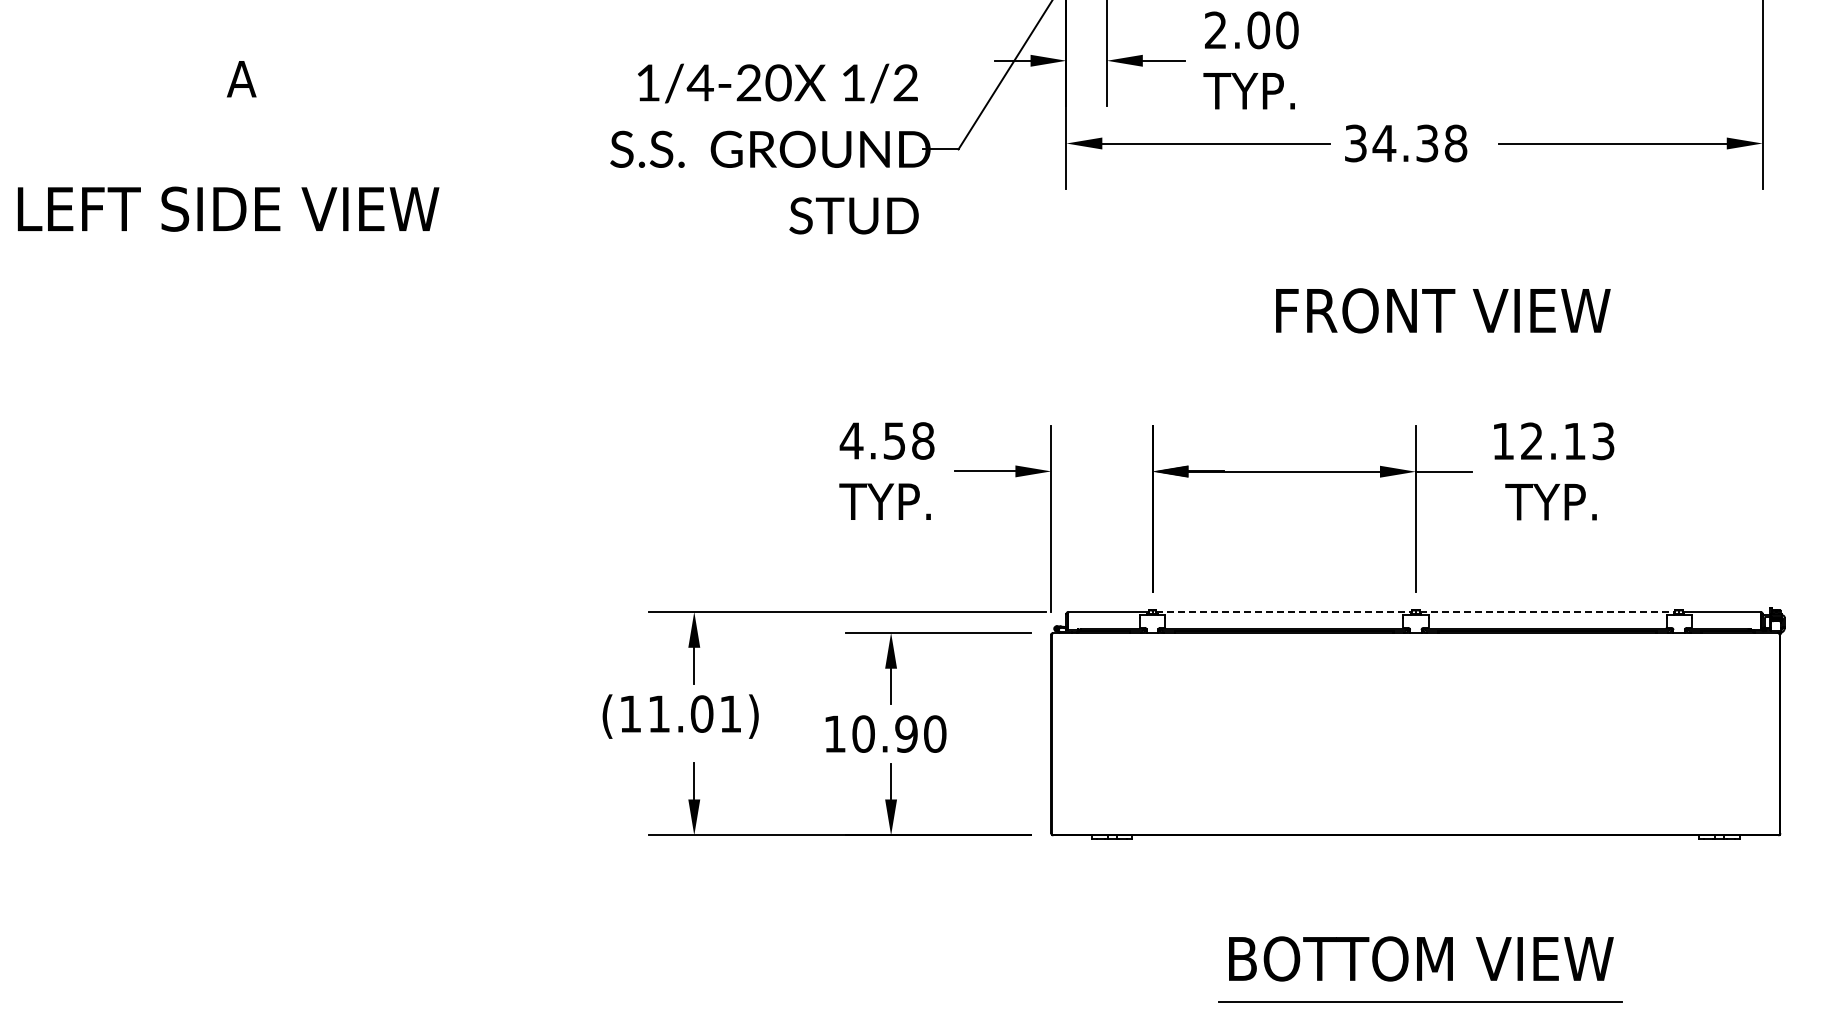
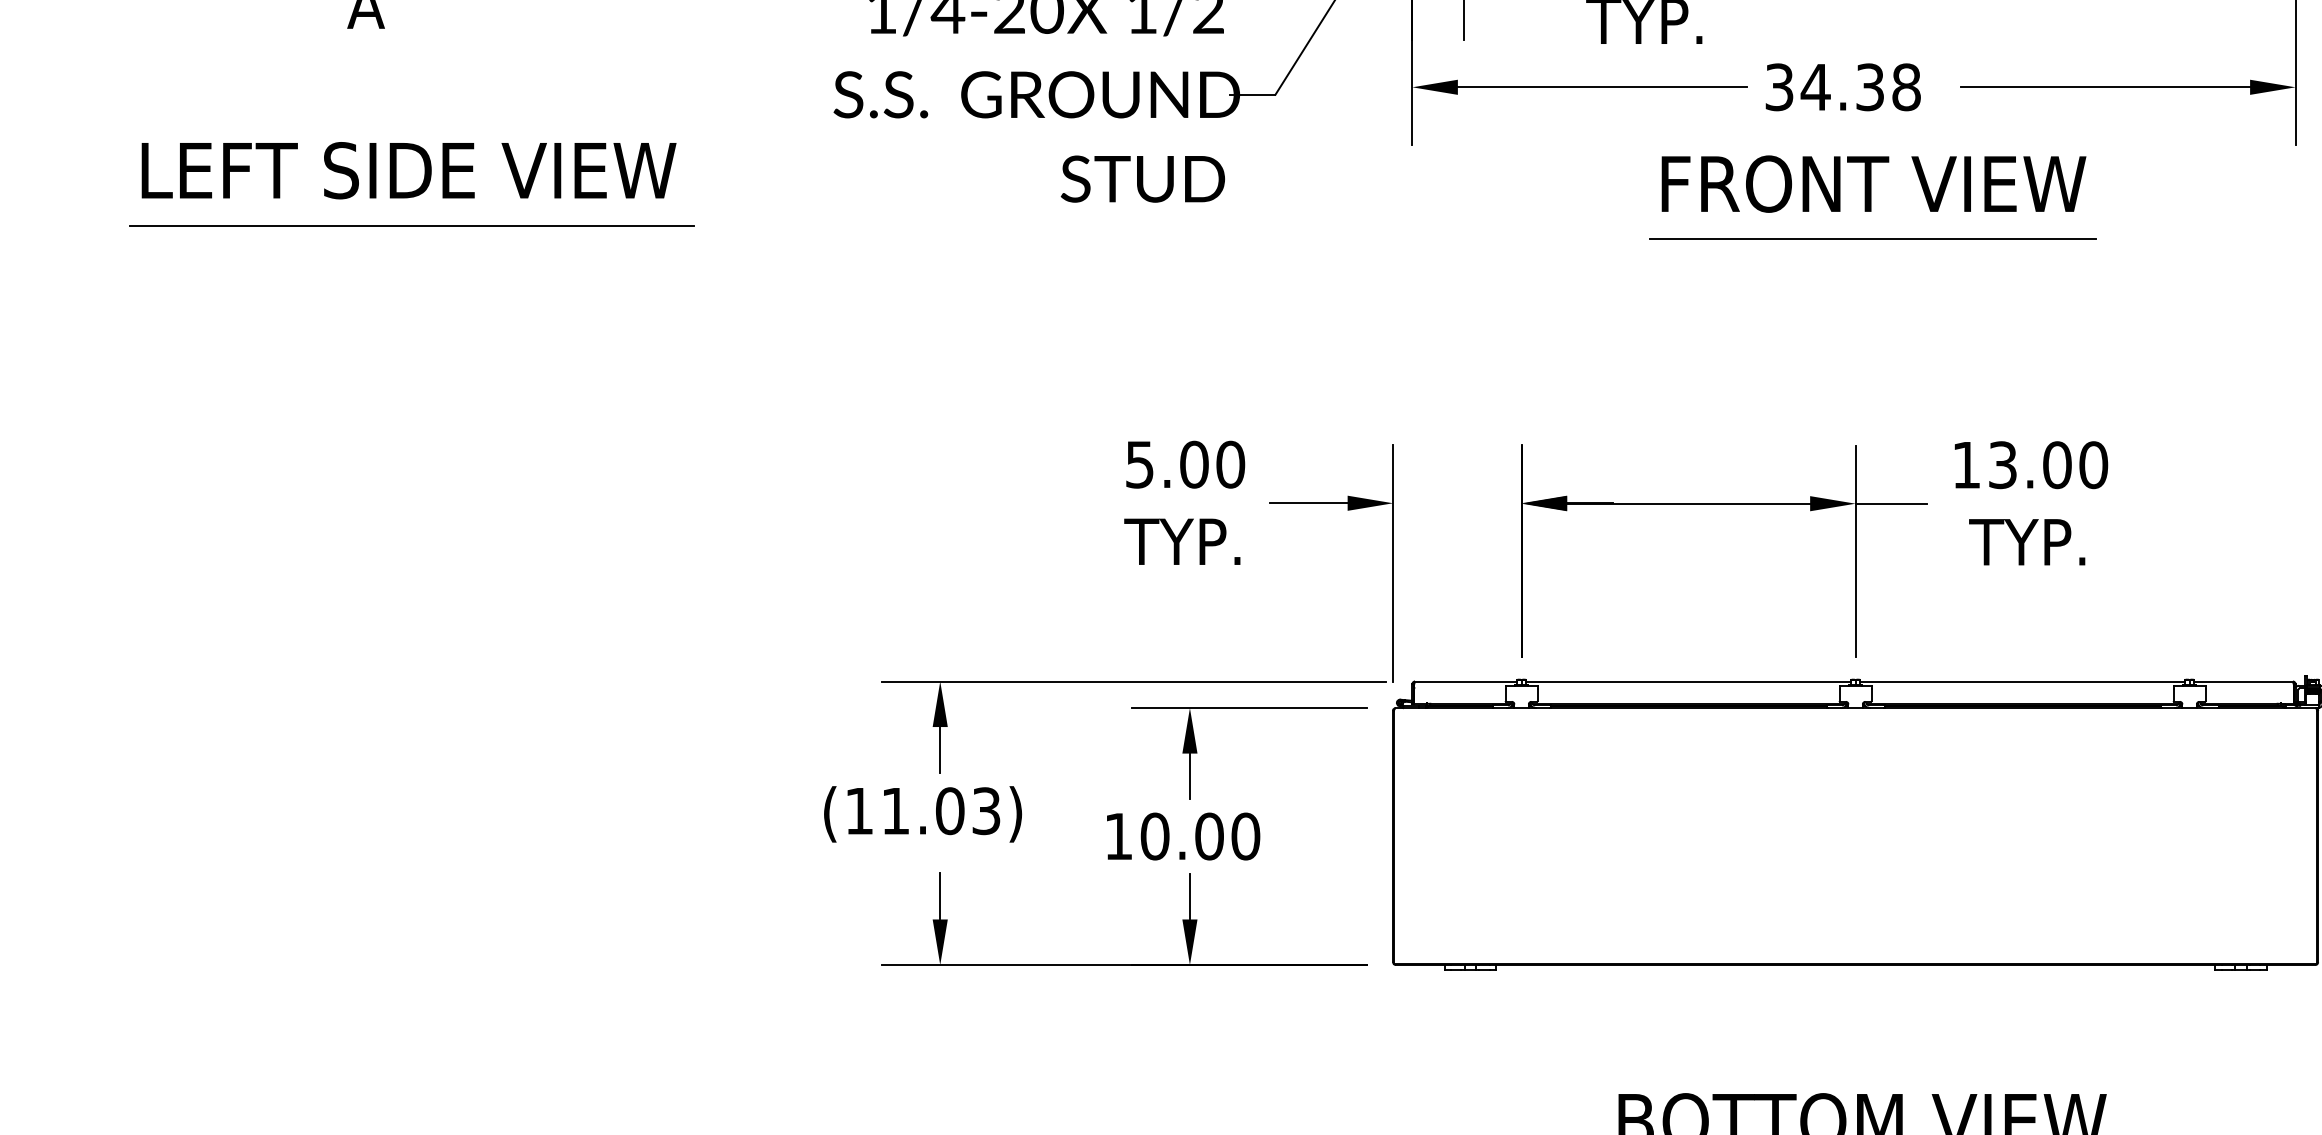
text: (228, 208) -> (408, 169), moved
line: (277, 252) -> (411, 225), added
line: (1428, 262) -> (1871, 238), added
text: (1443, 310) -> (1874, 183), moved
text: (886, 440) -> (1184, 464), 4.58 -> 5.00
text: (1567, 441) -> (2048, 465), 12.13 -> 13.00
line: (1284, 611) -> (1688, 681), dashed -> solid
line: (1547, 611) -> (2022, 681), dashed -> solid
text: (730, 713) -> (986, 810), (11.01) -> (11.03)
text: (906, 733) -> (1209, 835), 10.90 -> 10.00

